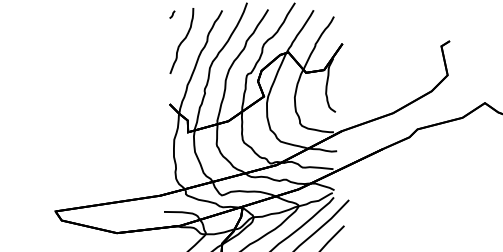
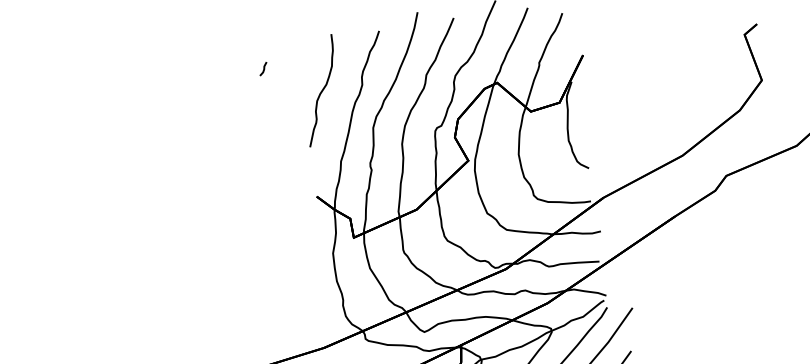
line: (172, 14) -> (263, 68), moved

